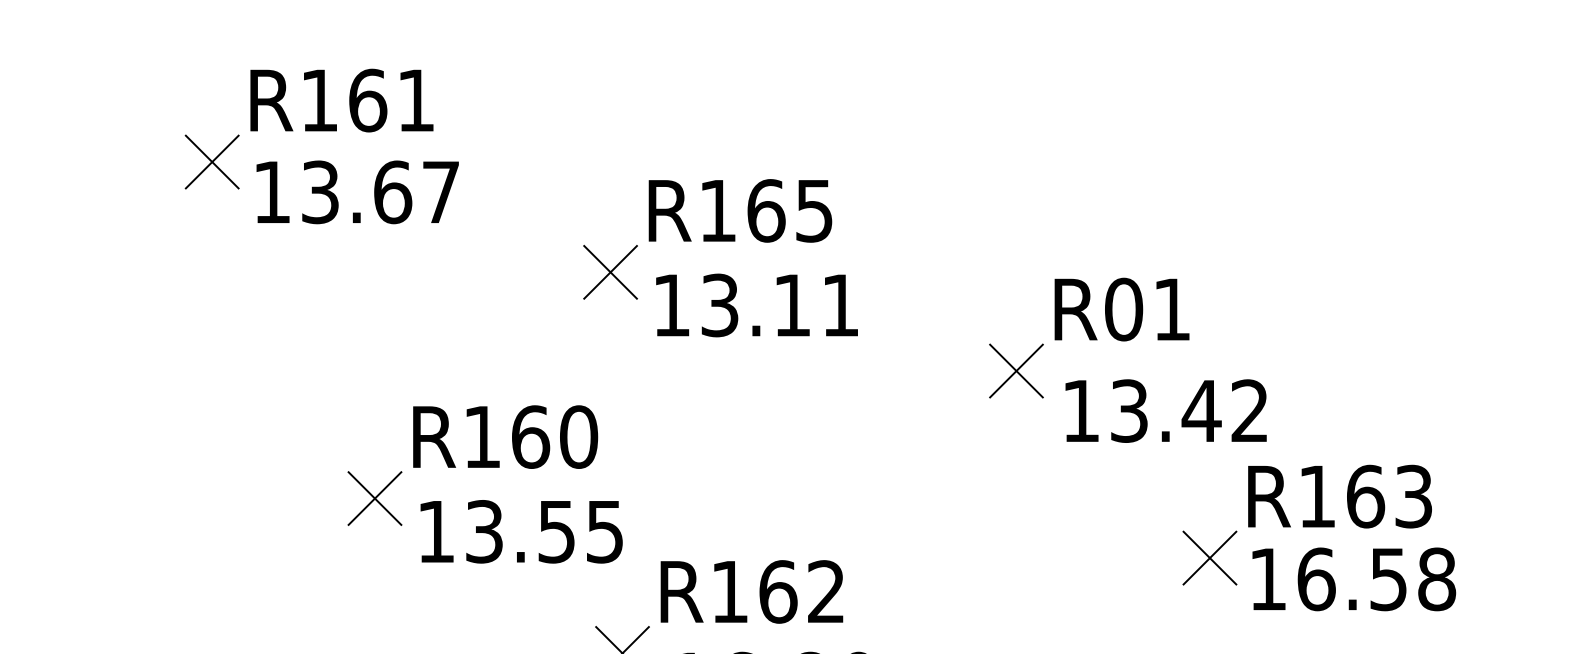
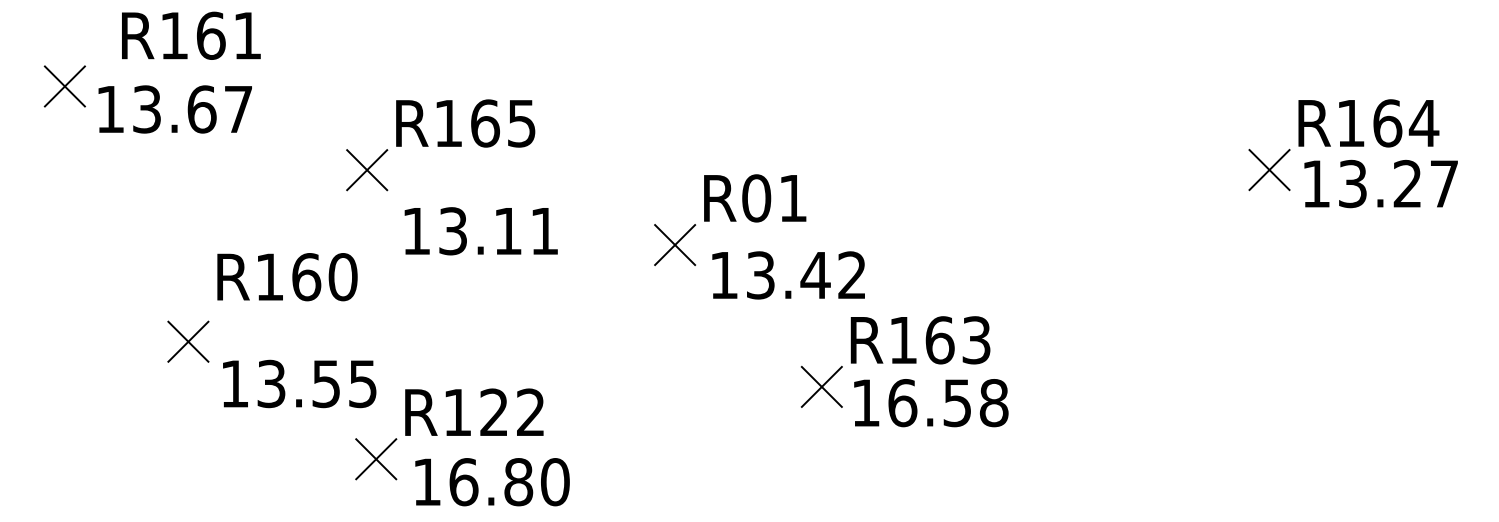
text: (342, 100) -> (191, 35), moved
text: (756, 305) -> (480, 231), moved
text: (505, 437) -> (287, 277), moved
text: (521, 531) -> (299, 383), moved
text: (778, 591) -> (494, 412), R162 -> R122

